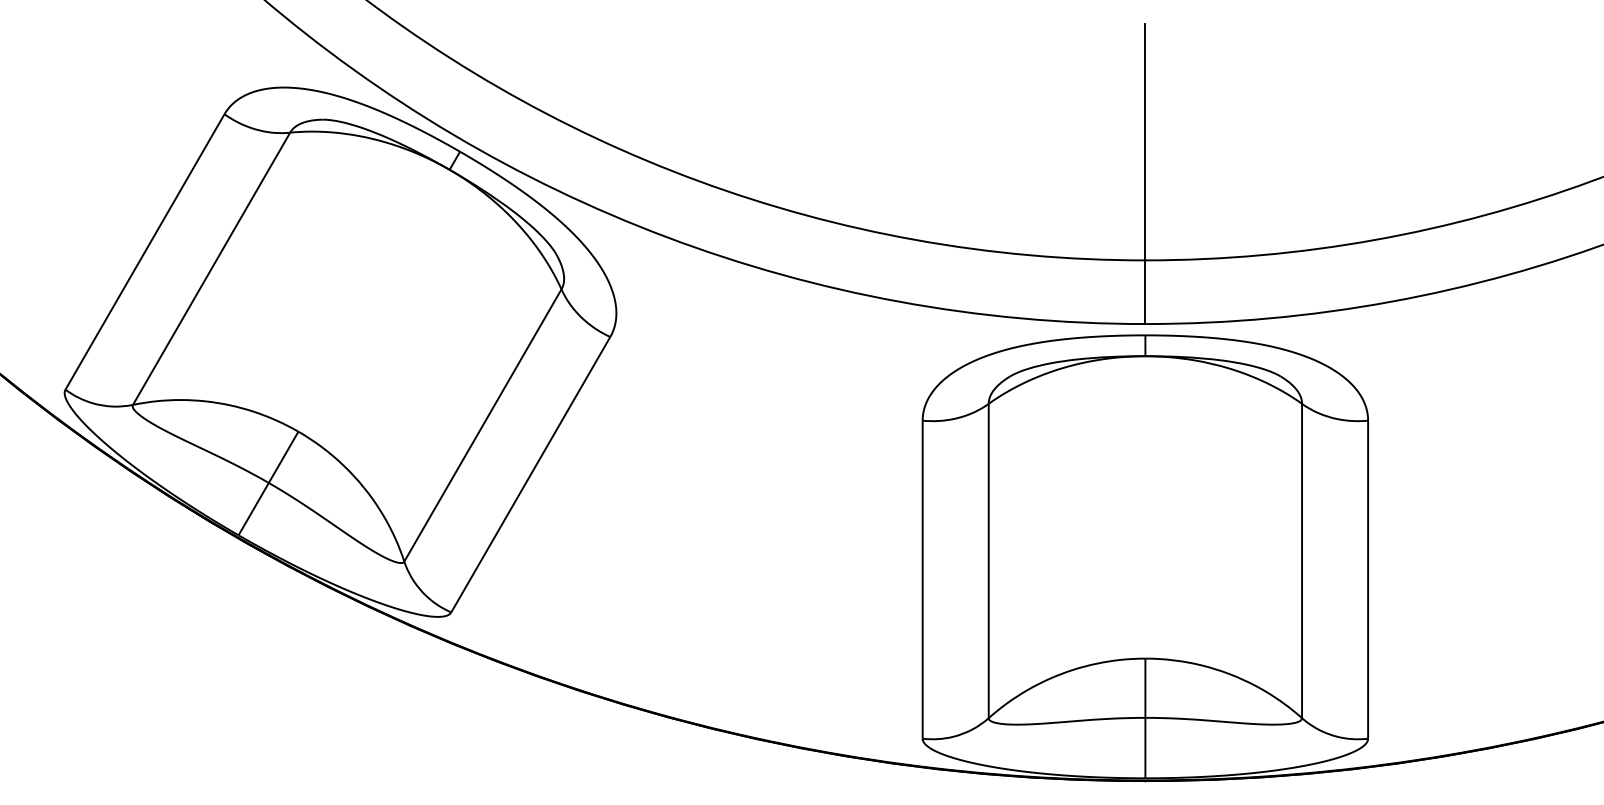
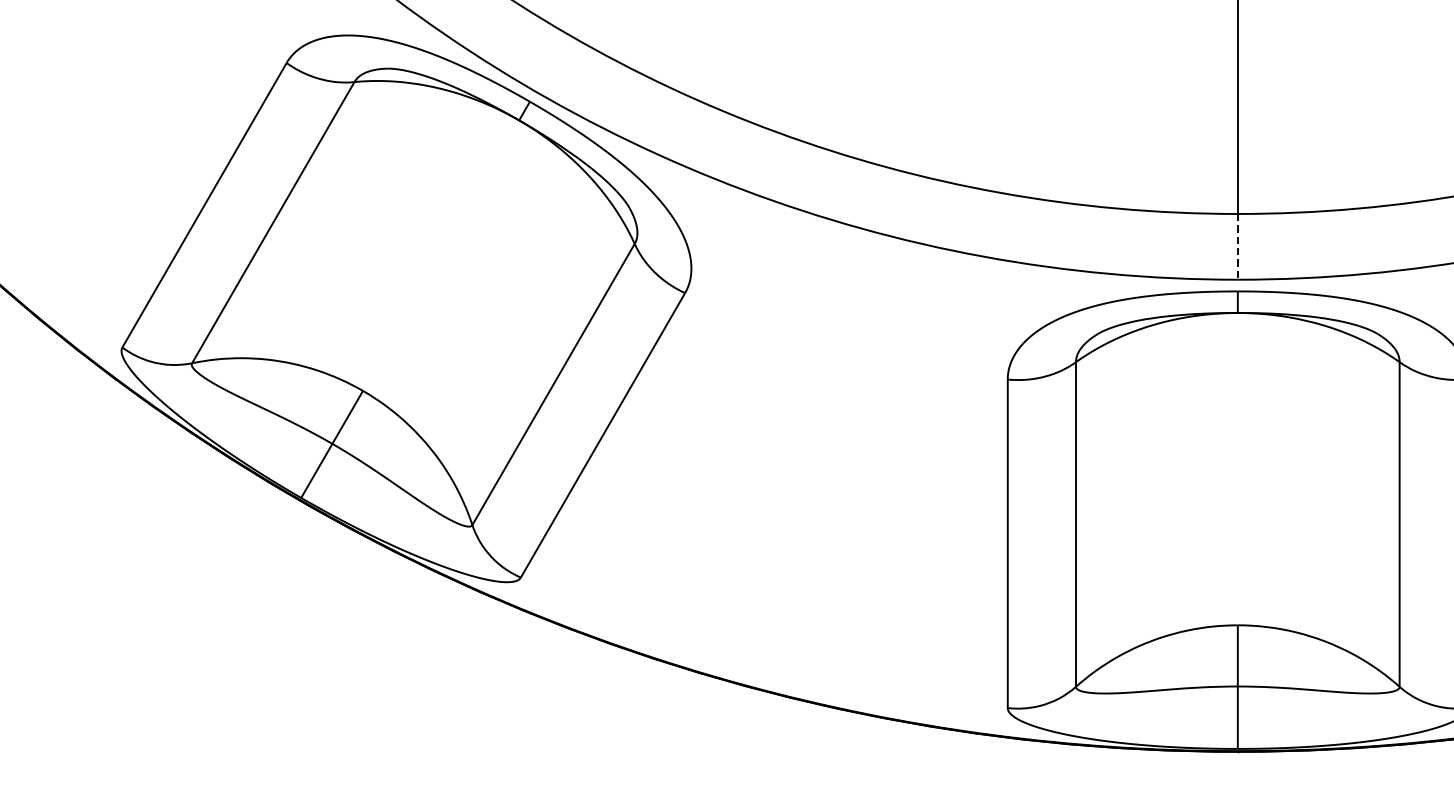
line: (1145, 292) -> (1237, 247), solid -> dashed

